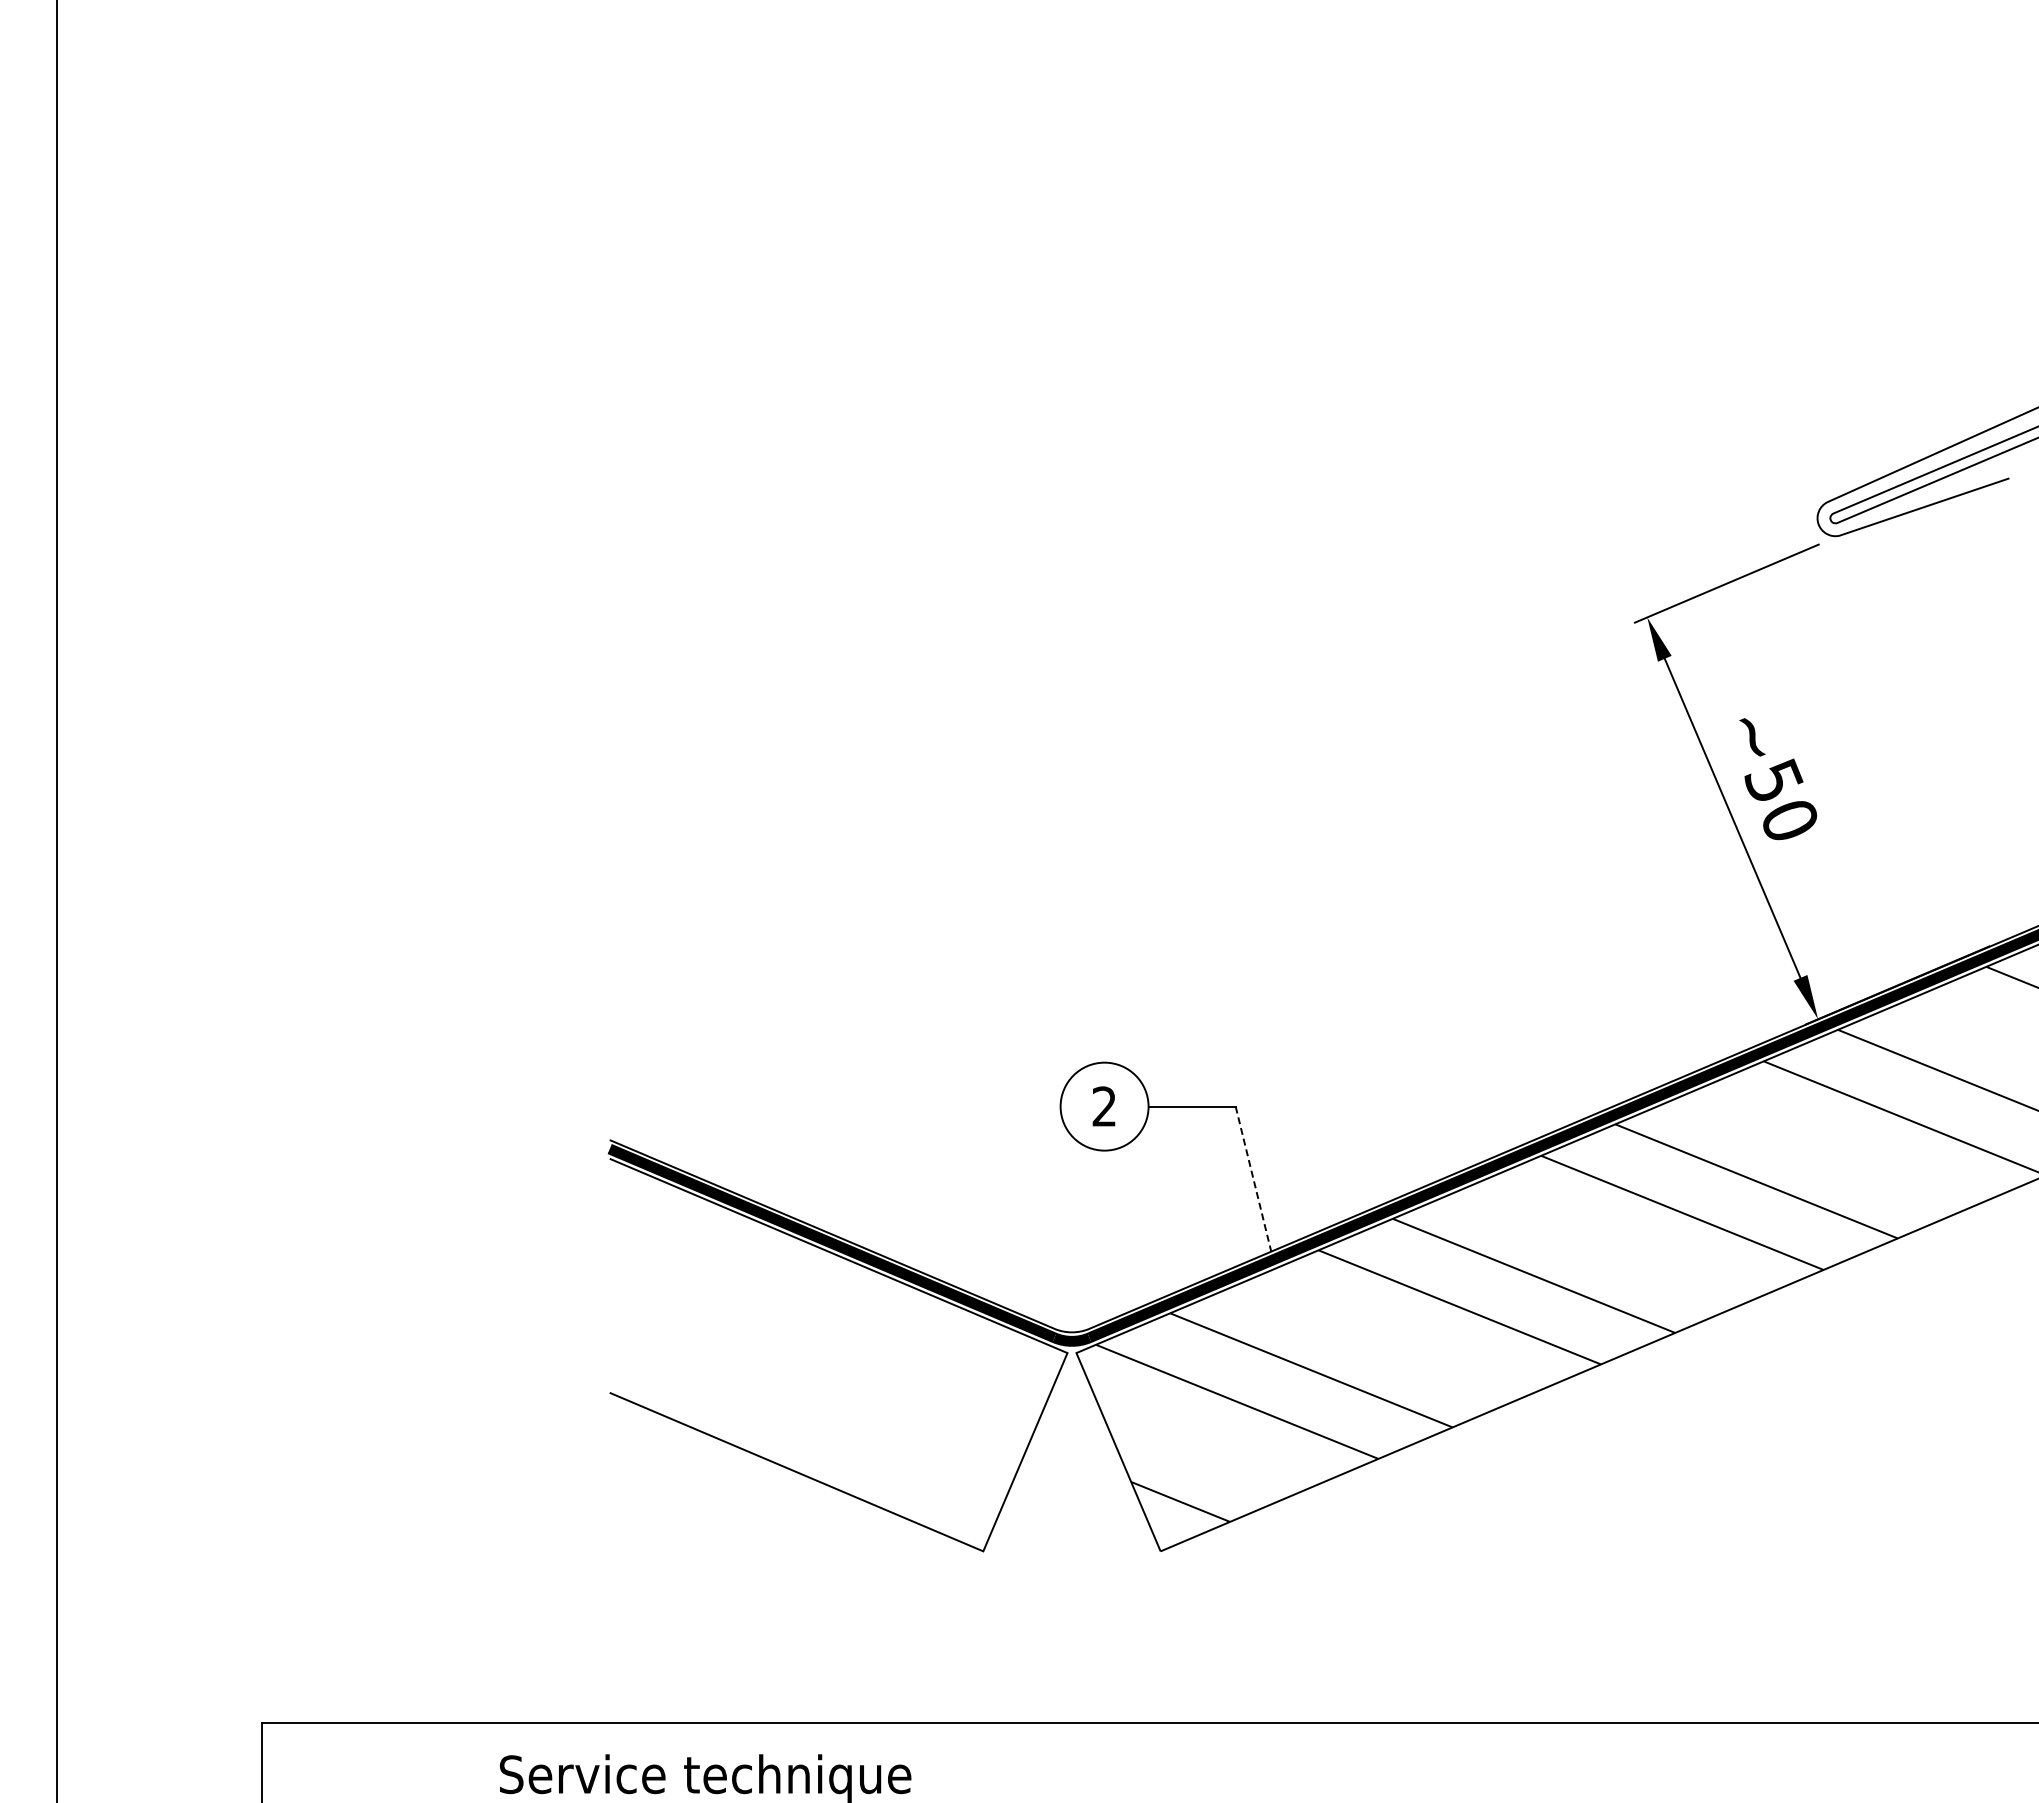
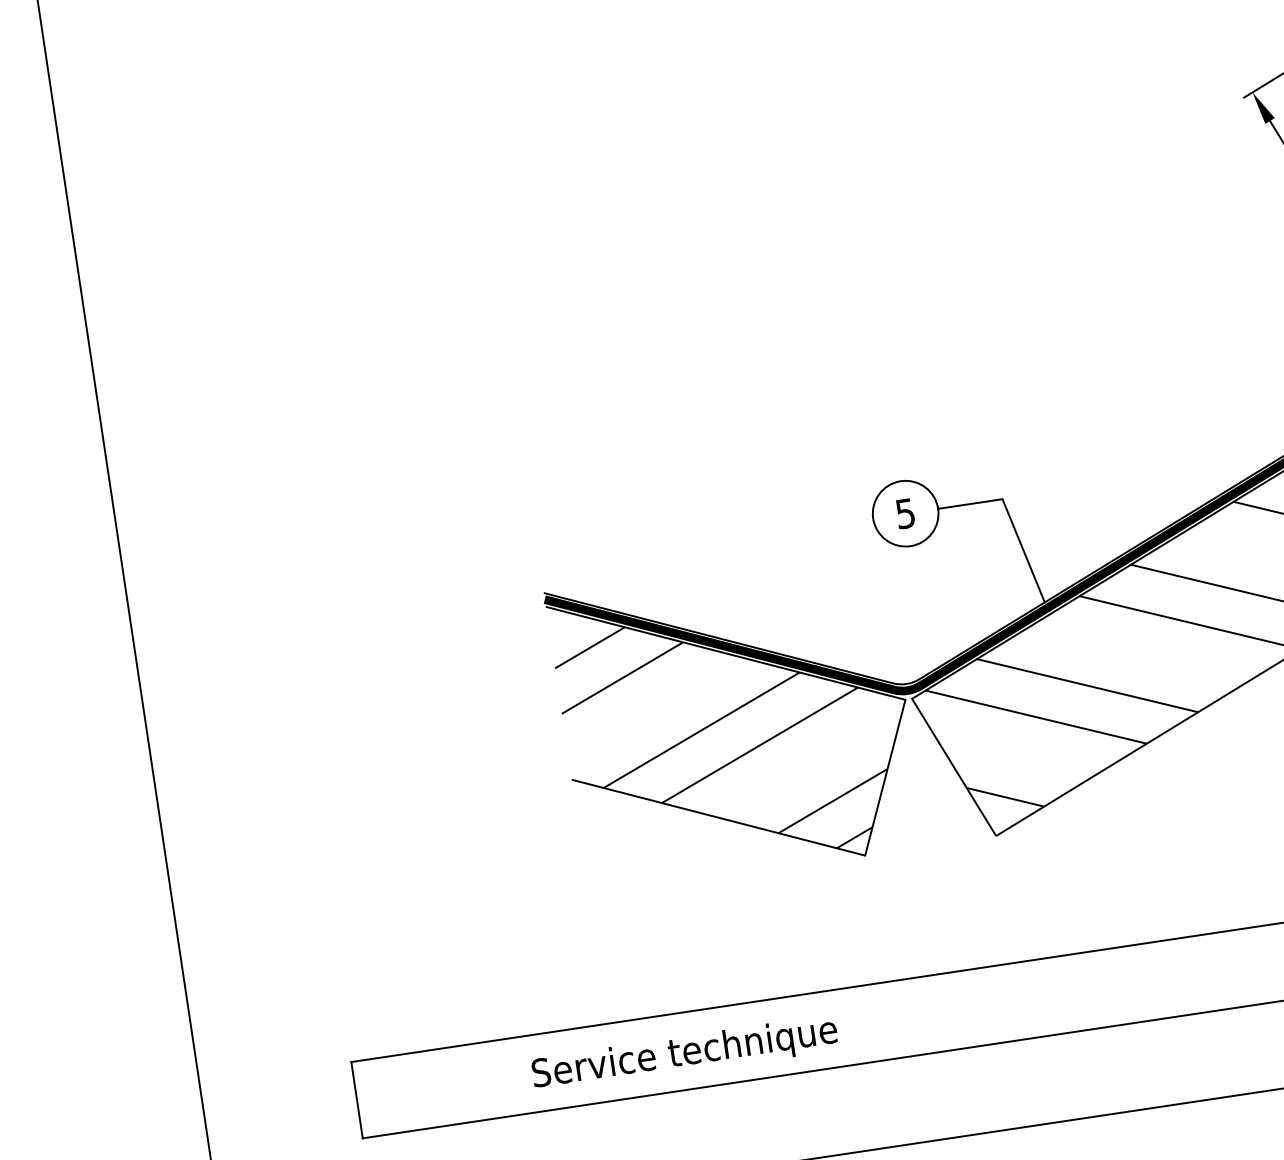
text: (1103, 1106) -> (904, 513), 2 -> 5
line: (1253, 1179) -> (1023, 551), dashed -> solid
hatch: (819, 1368) -> (723, 738), added

